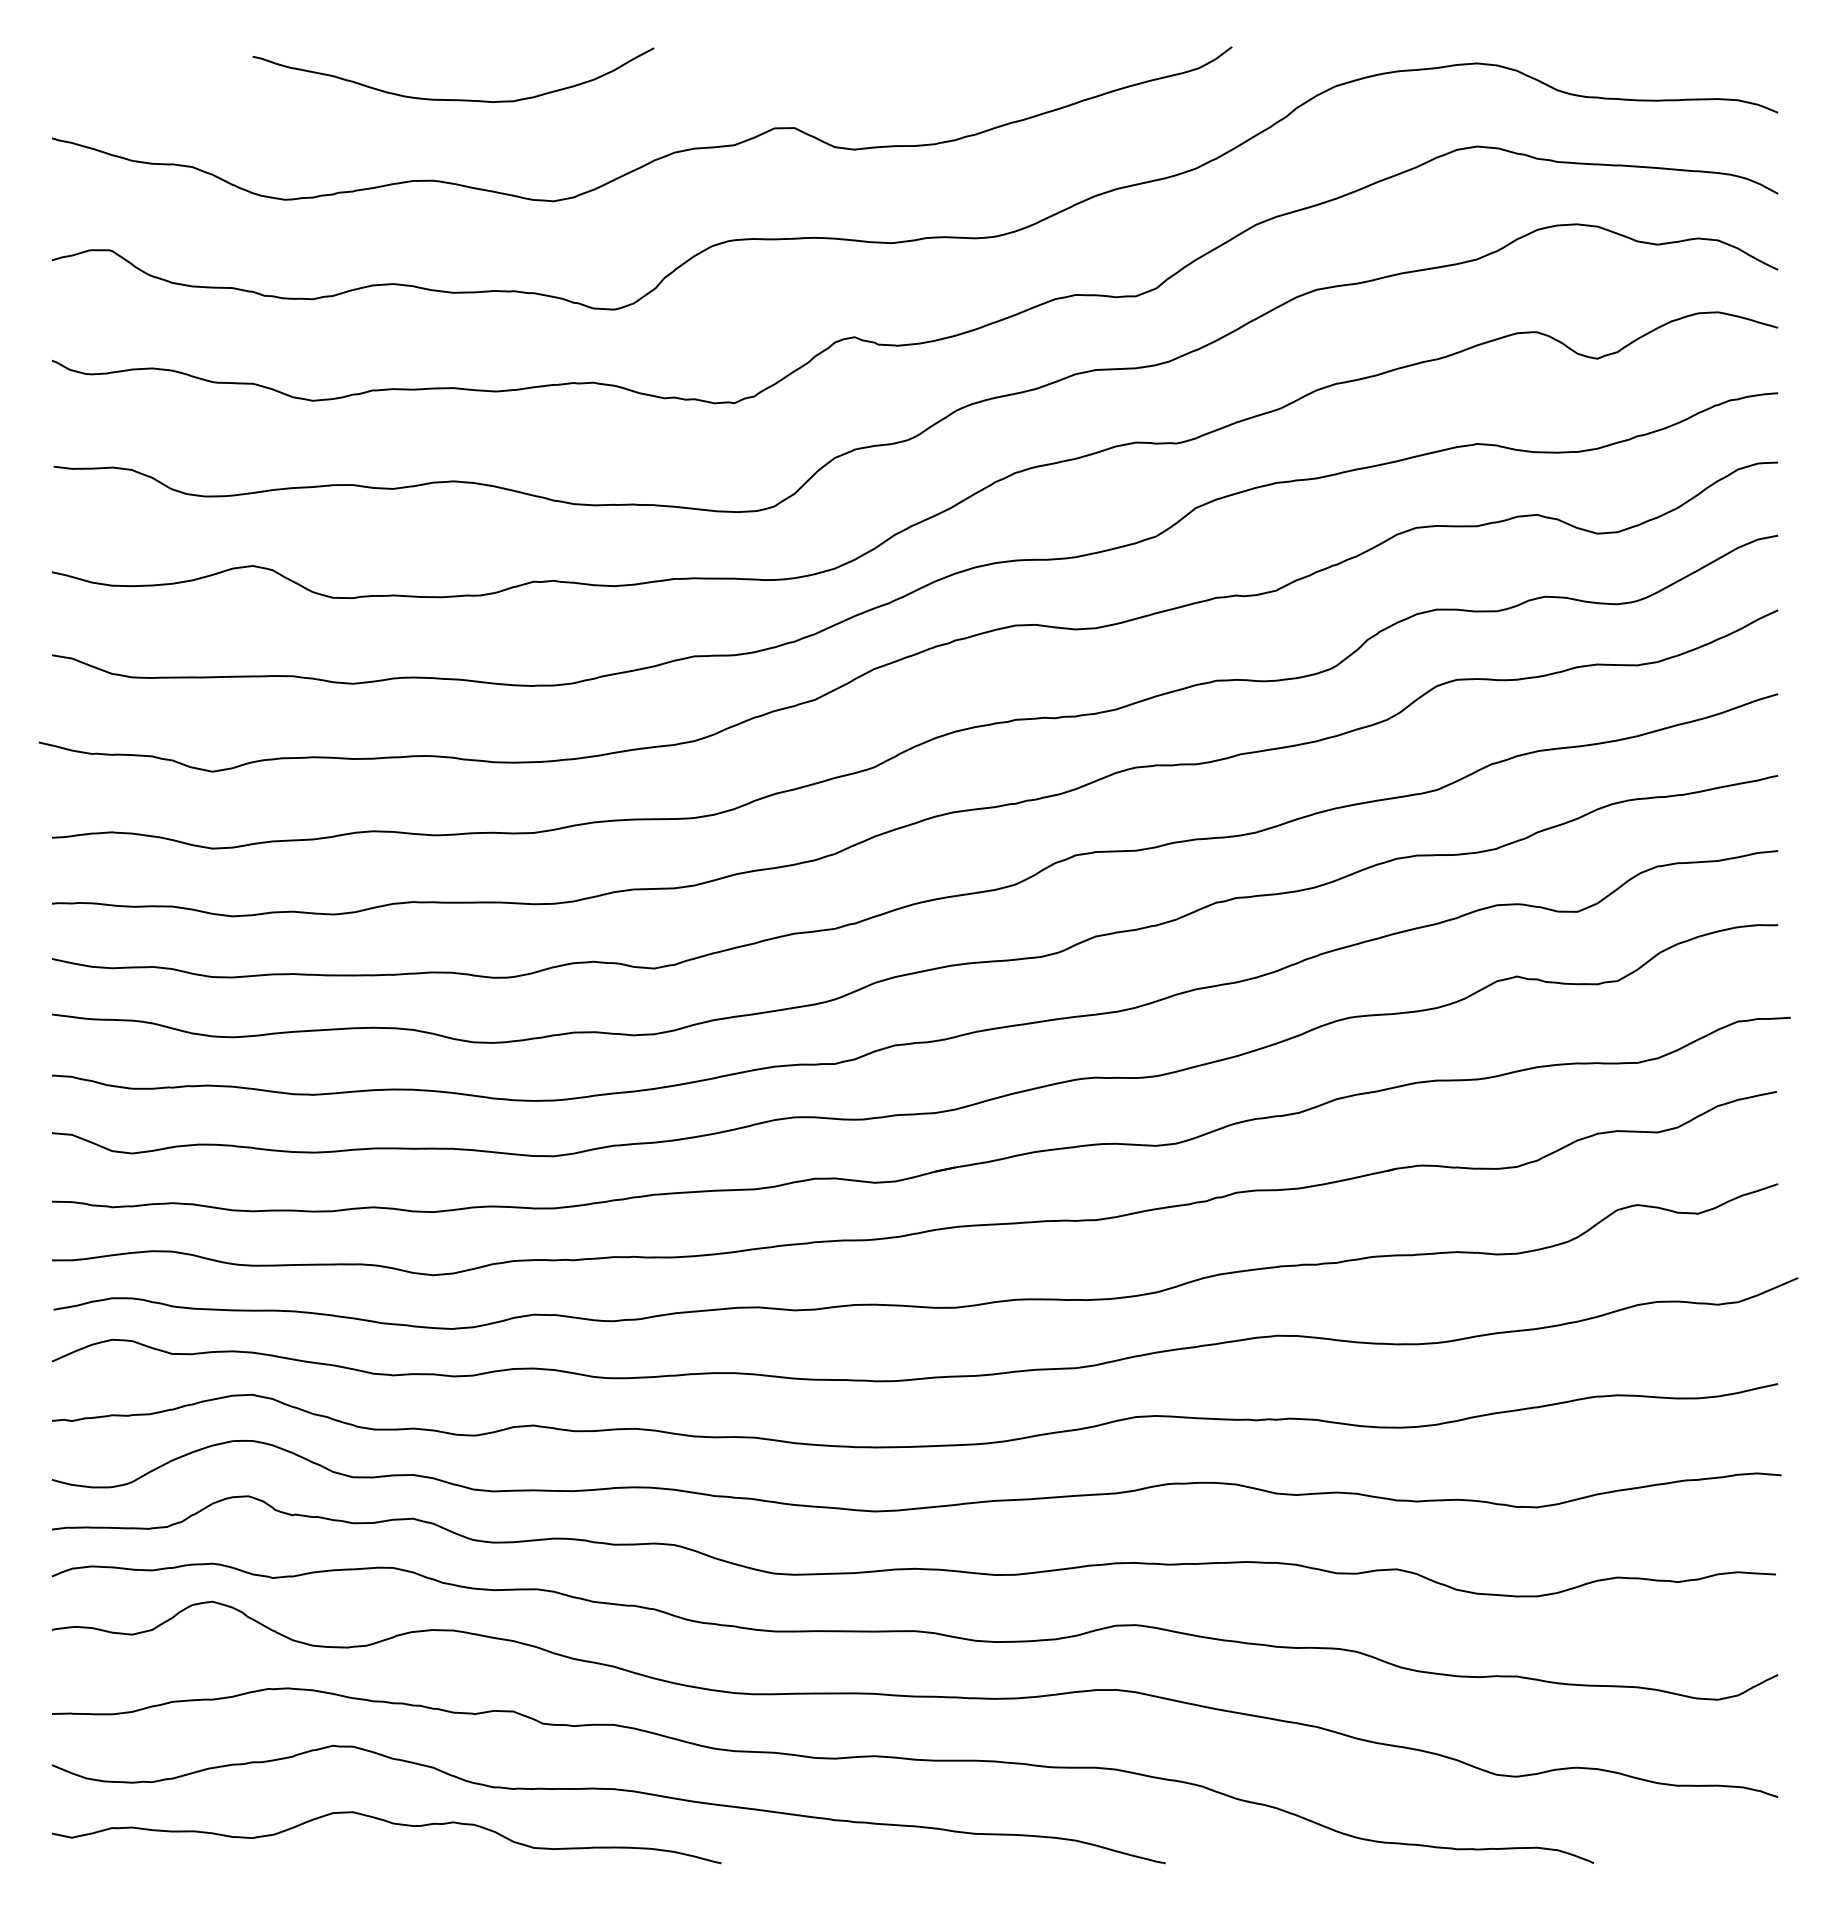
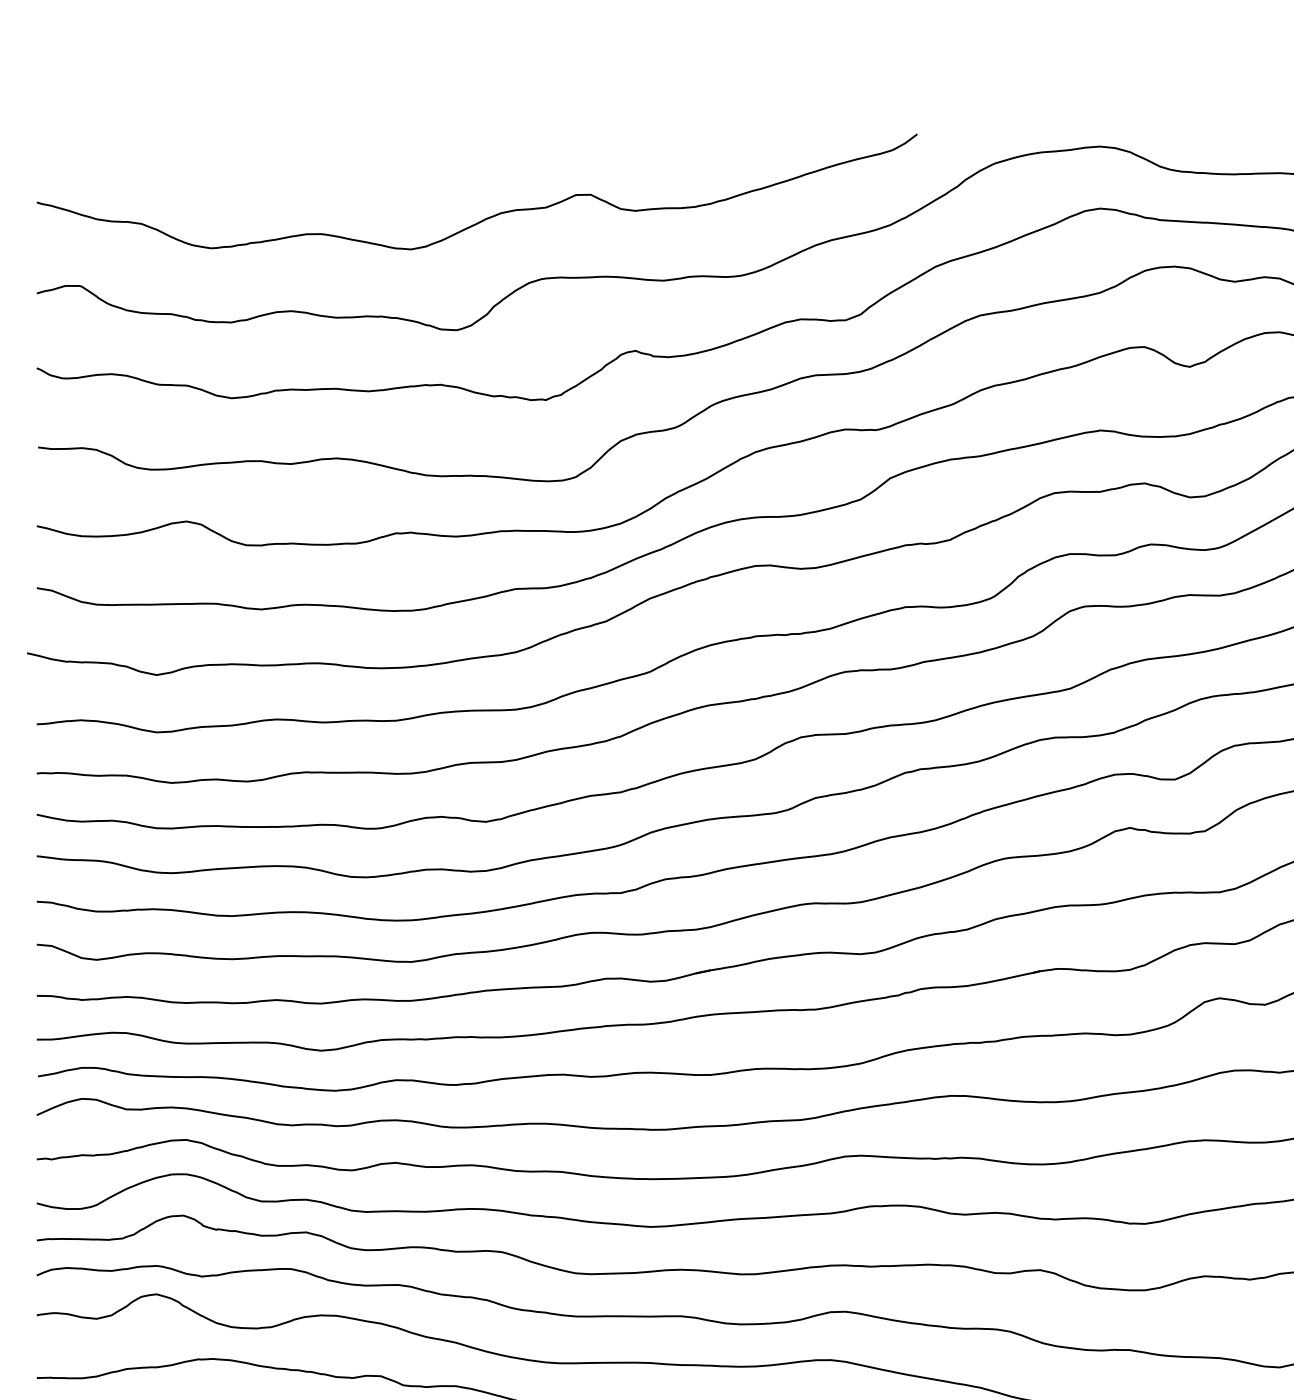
curve: (453, 99) -> (336, 173), removed

